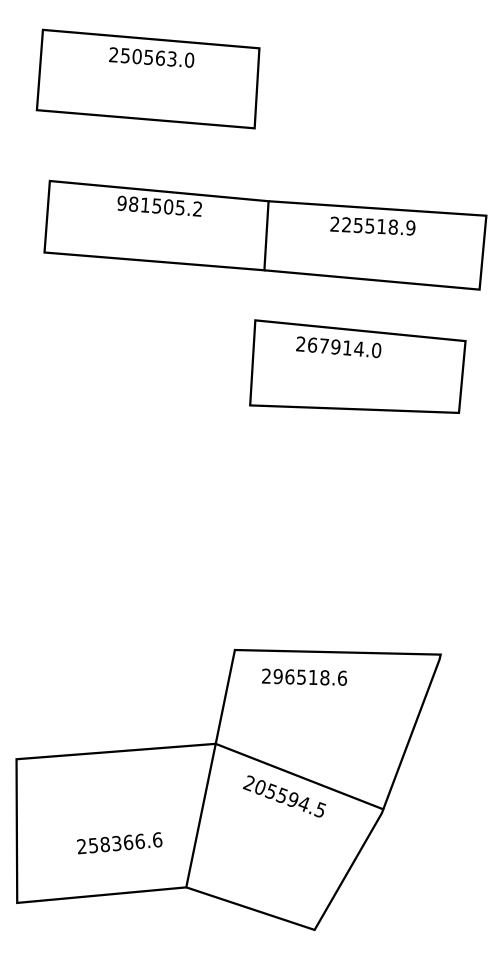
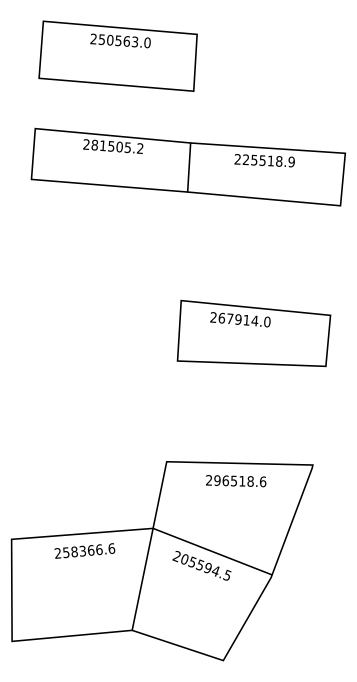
text: (147, 78) -> (117, 55), moved
text: (121, 203) -> (86, 144), 981505.2 -> 281505.2
text: (357, 366) -> (253, 333), moved
text: (305, 677) -> (236, 481), moved
text: (119, 842) -> (84, 550), moved

